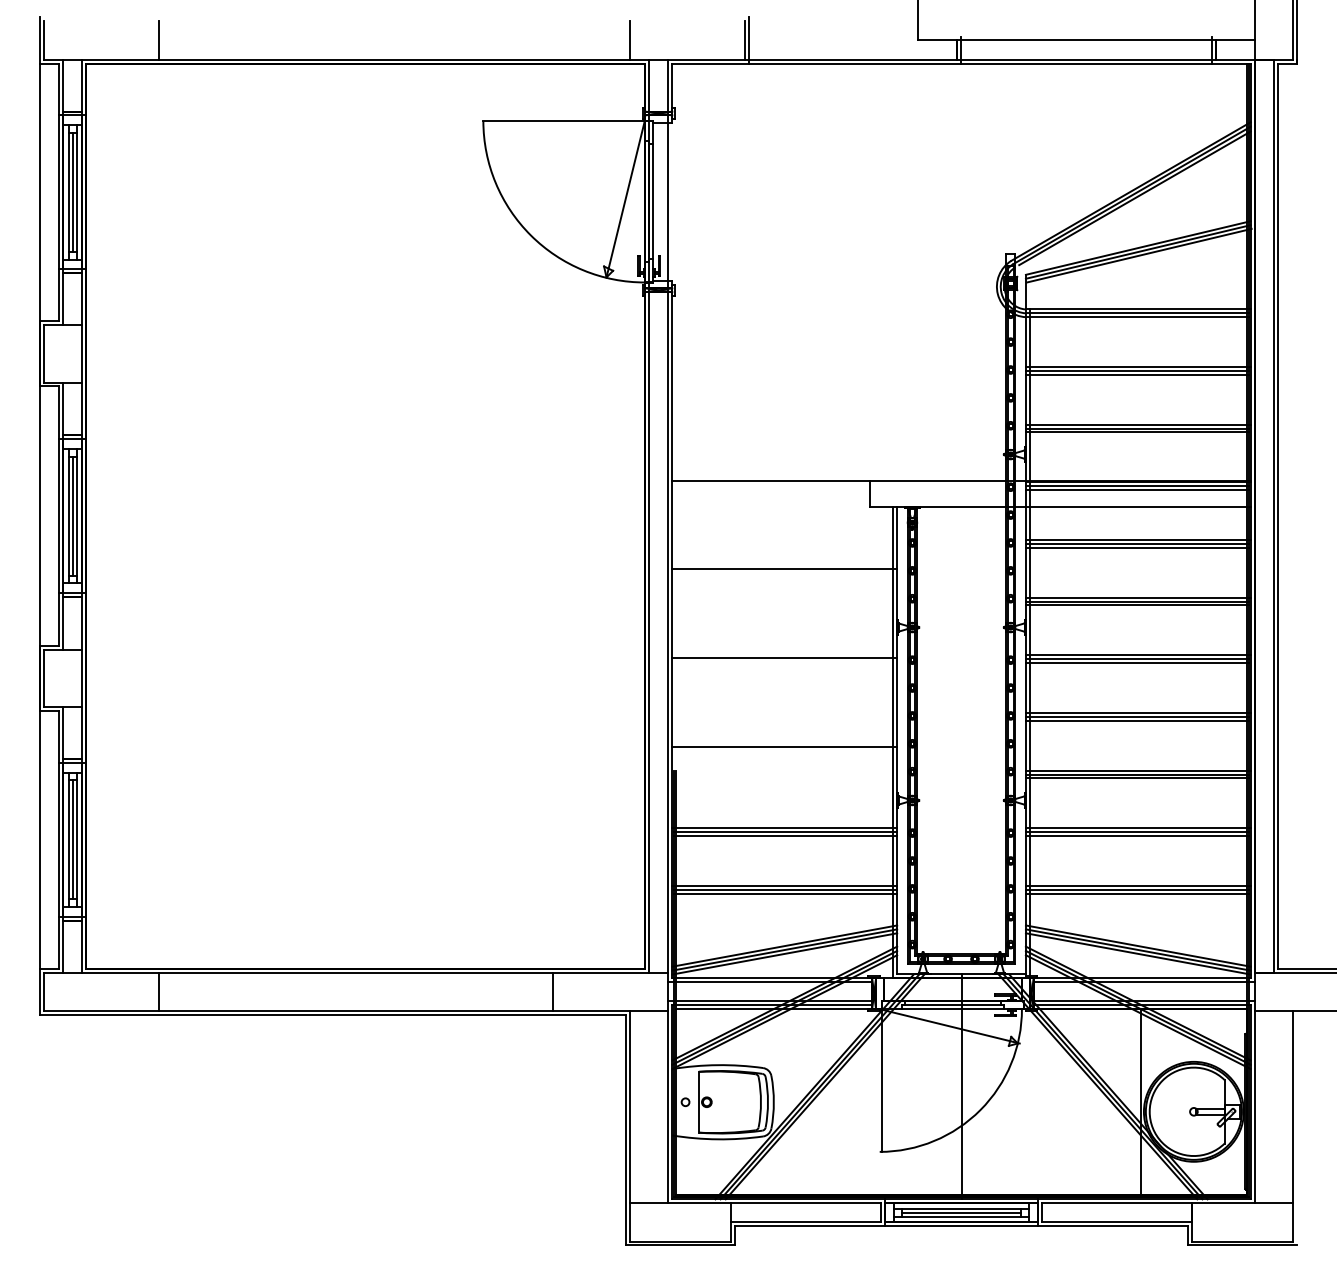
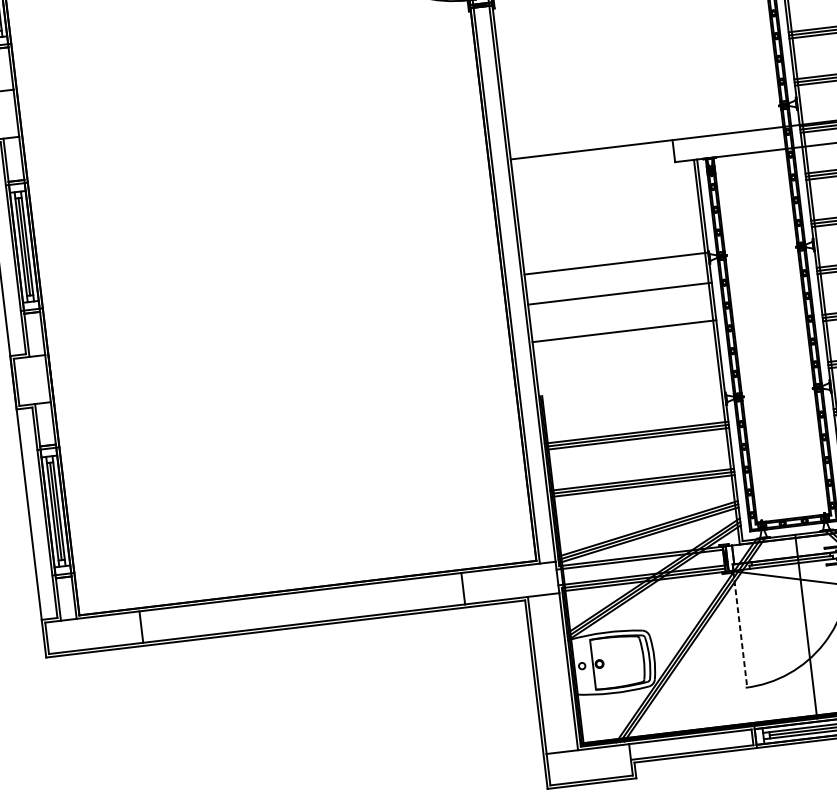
line: (784, 569) -> (616, 263), moved
line: (784, 747) -> (624, 331), moved
line: (881, 1081) -> (740, 630), solid -> dashed

